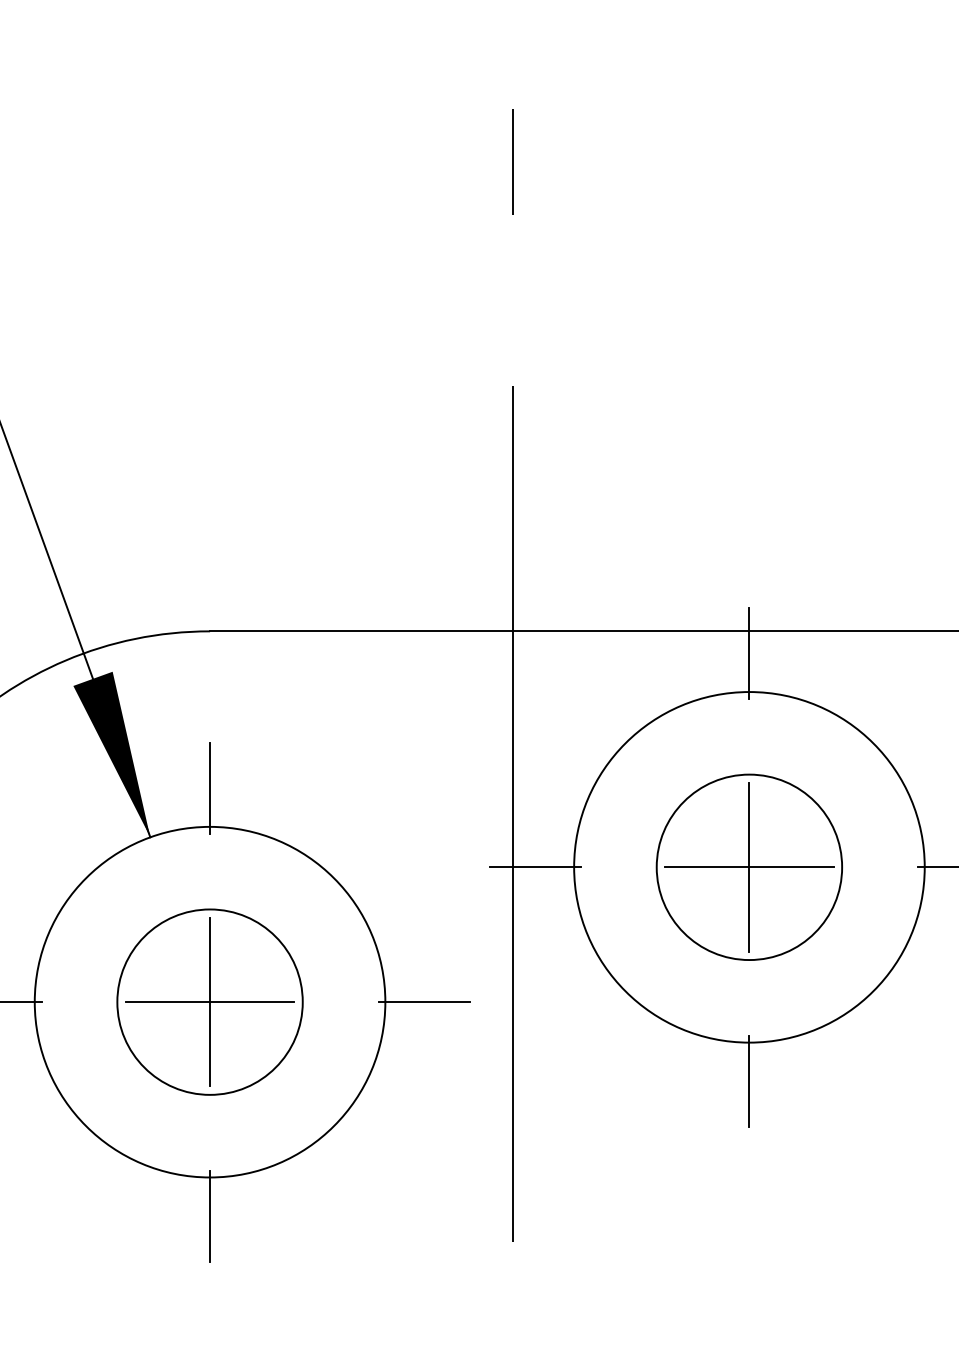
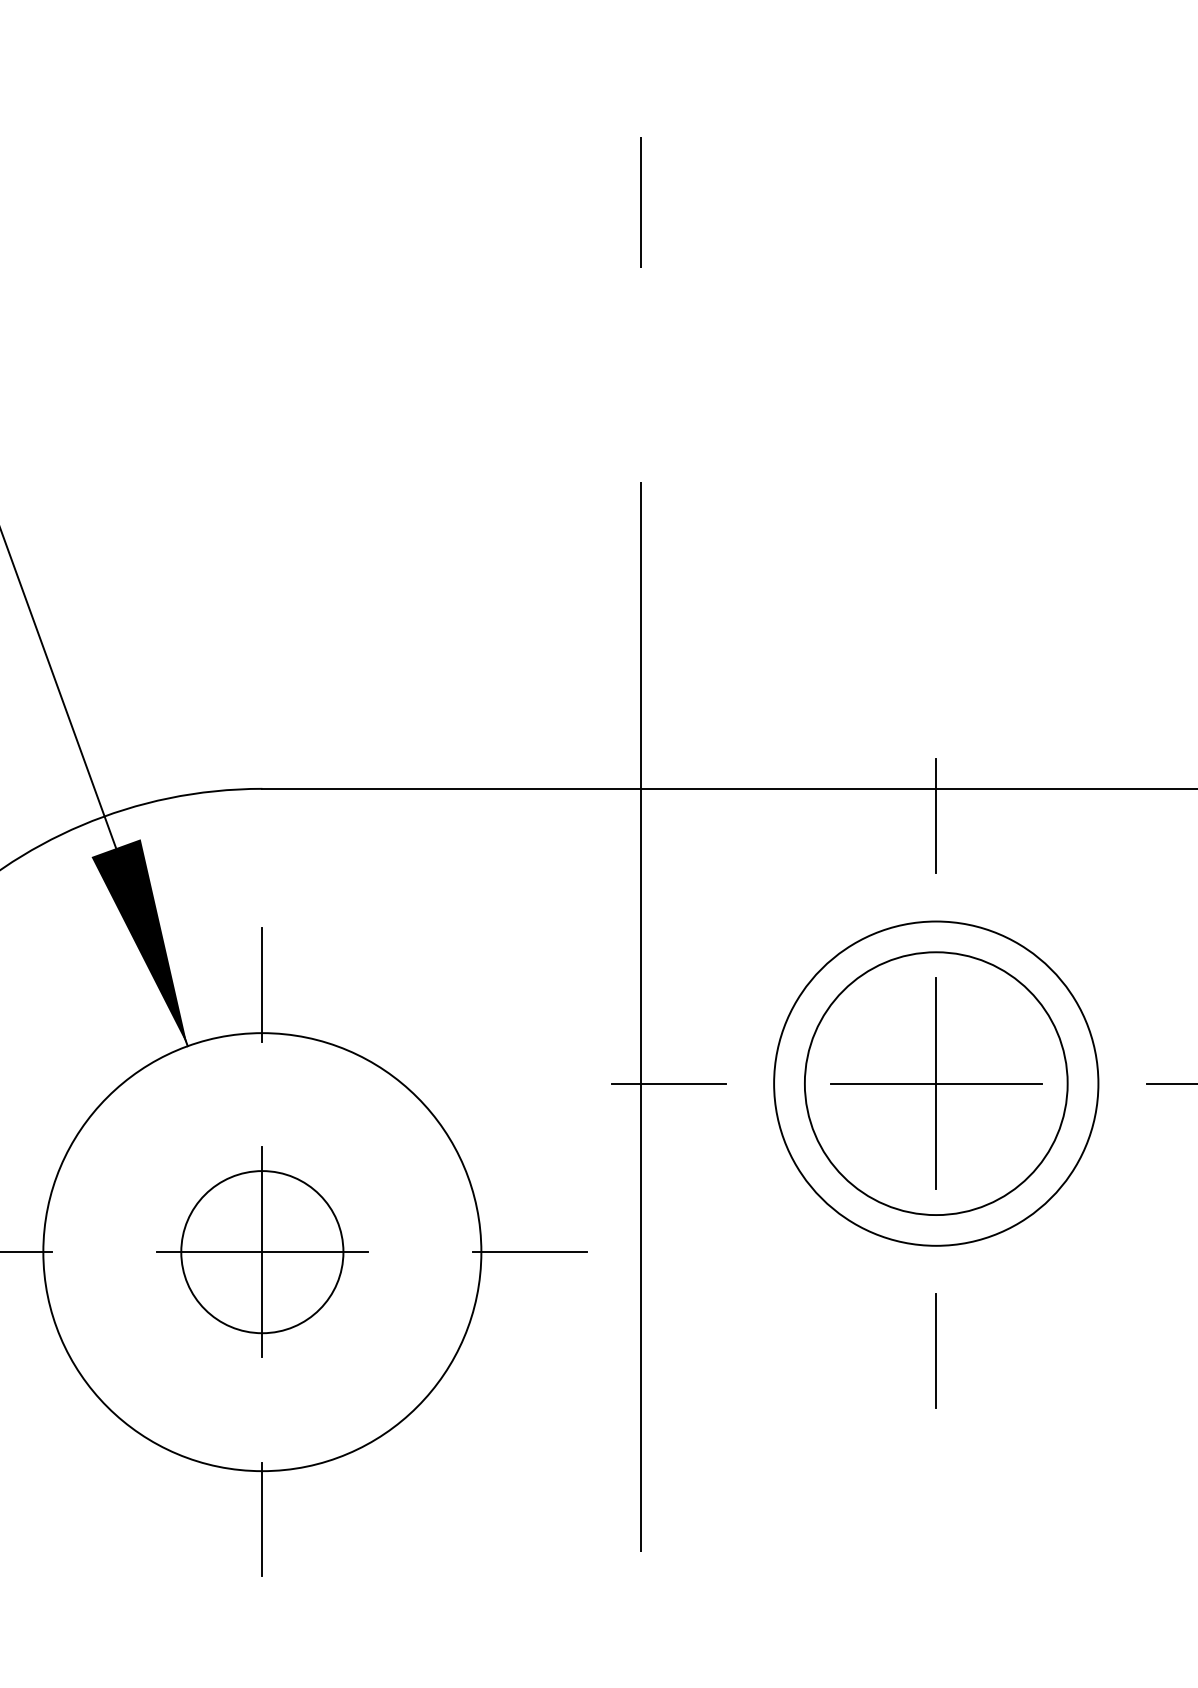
circle: (749, 867) -> (936, 1083), size x0.6
circle: (749, 867) -> (936, 1083), size x1.4
circle: (209, 1001) -> (261, 1251), size x0.7

